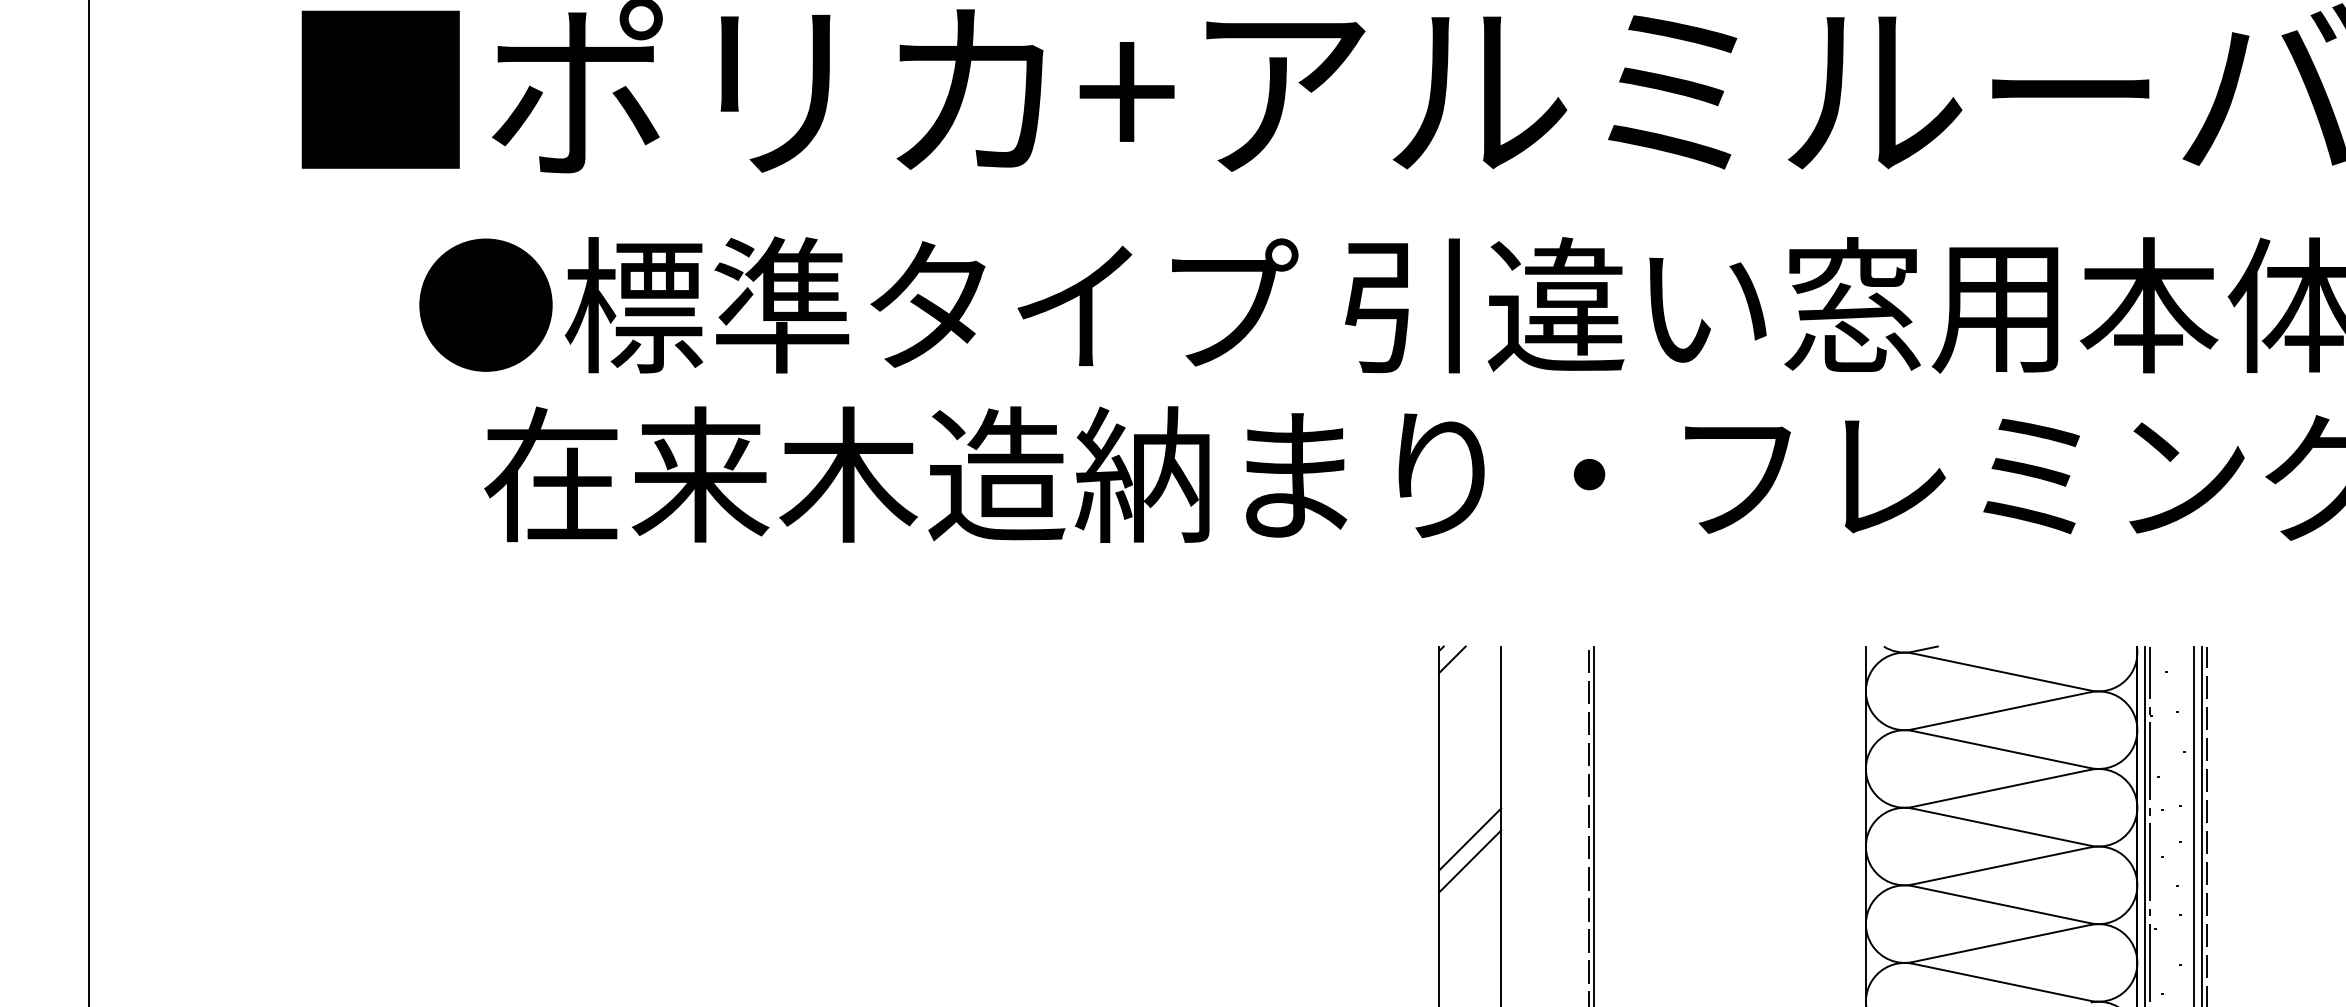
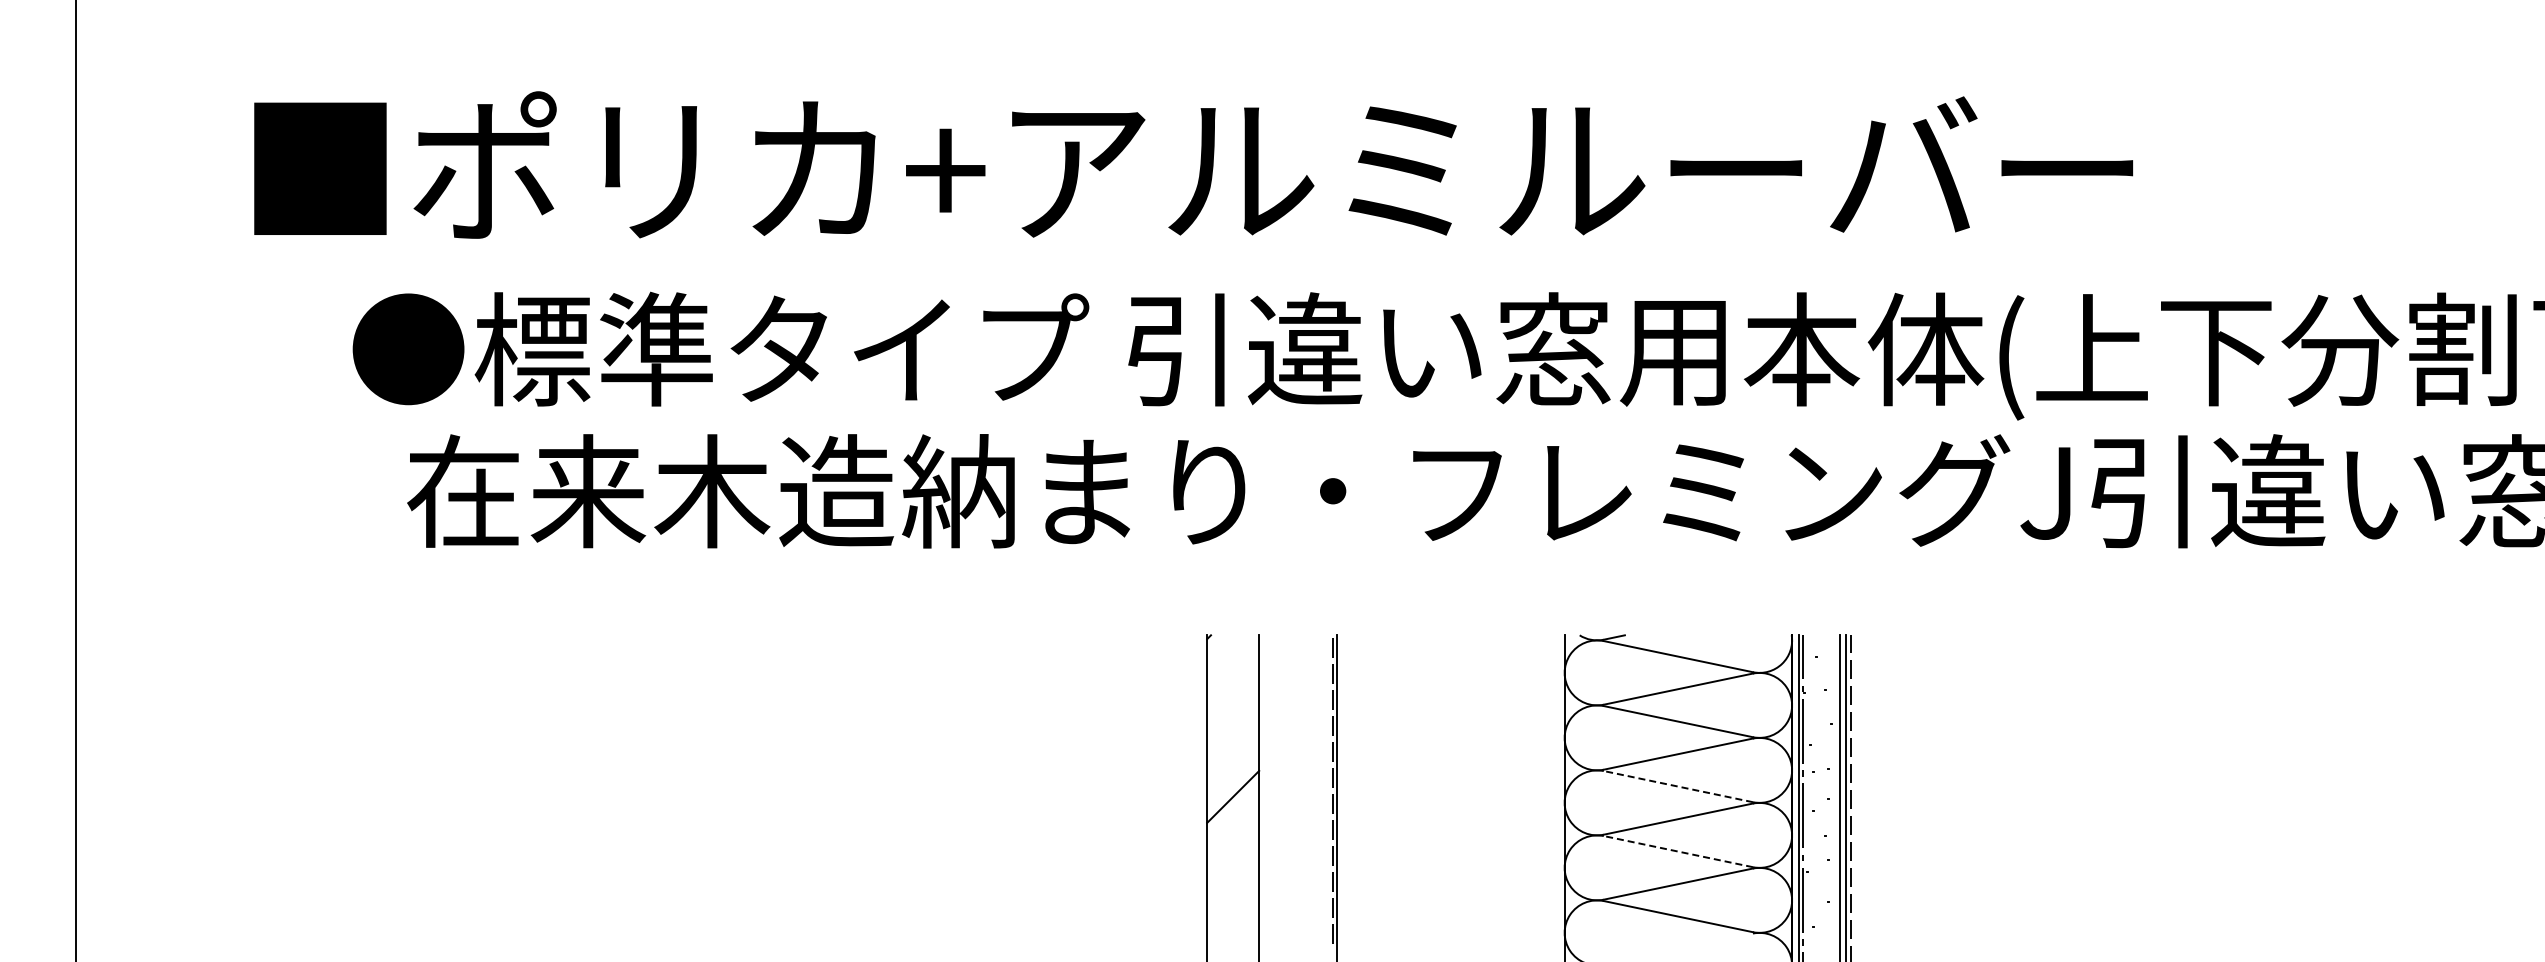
line: (1452, 659) -> (1218, 646), removed
line: (2000, 826) -> (1677, 786), solid -> dashed
line: (1470, 861) -> (1233, 815), removed
line: (2000, 904) -> (1677, 851), solid -> dashed

